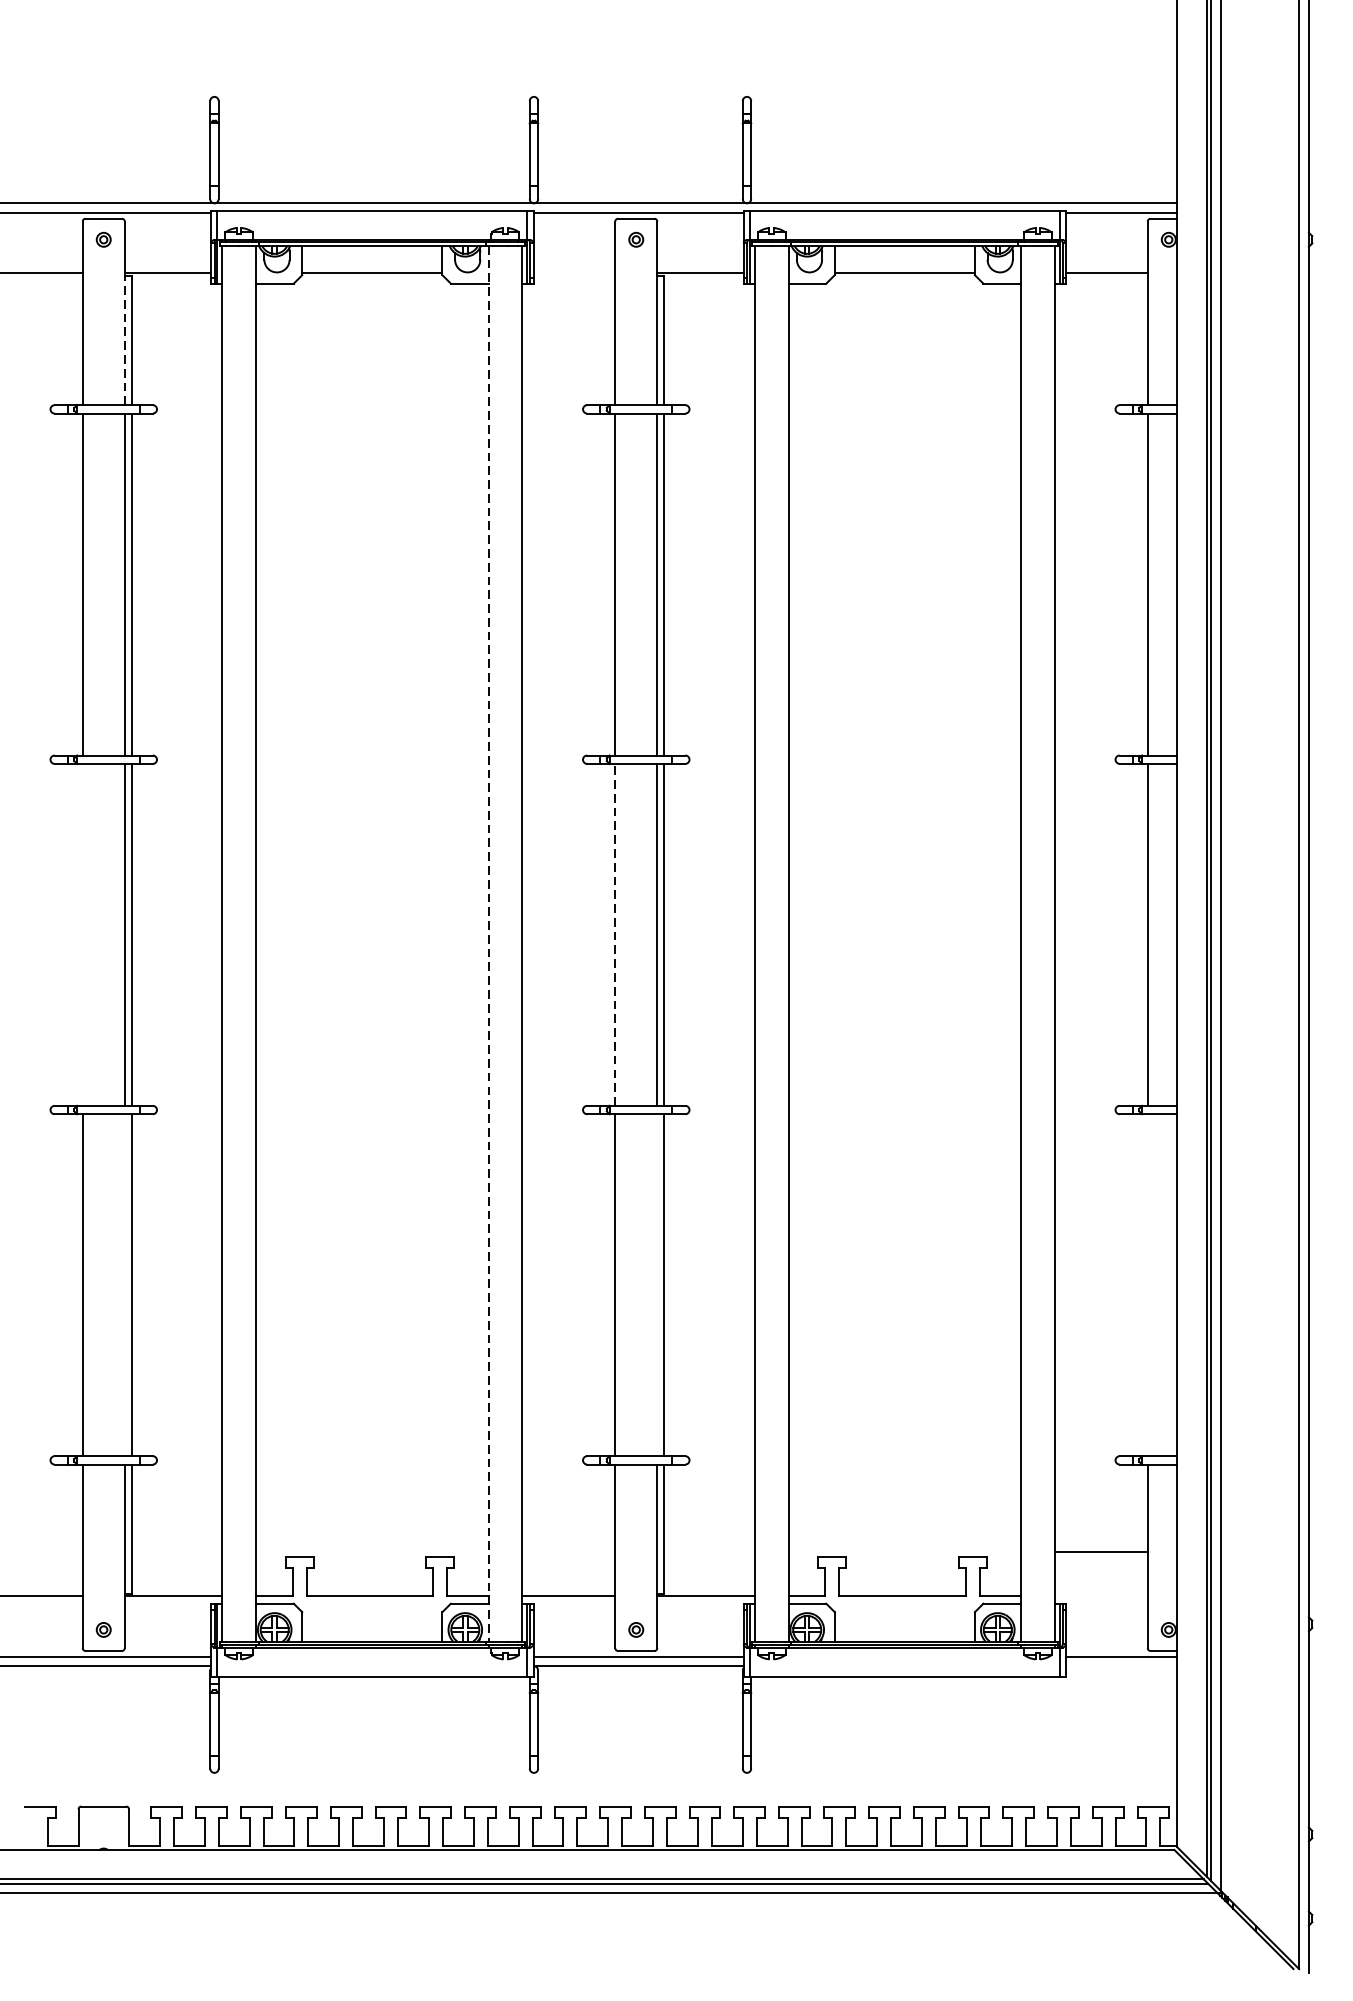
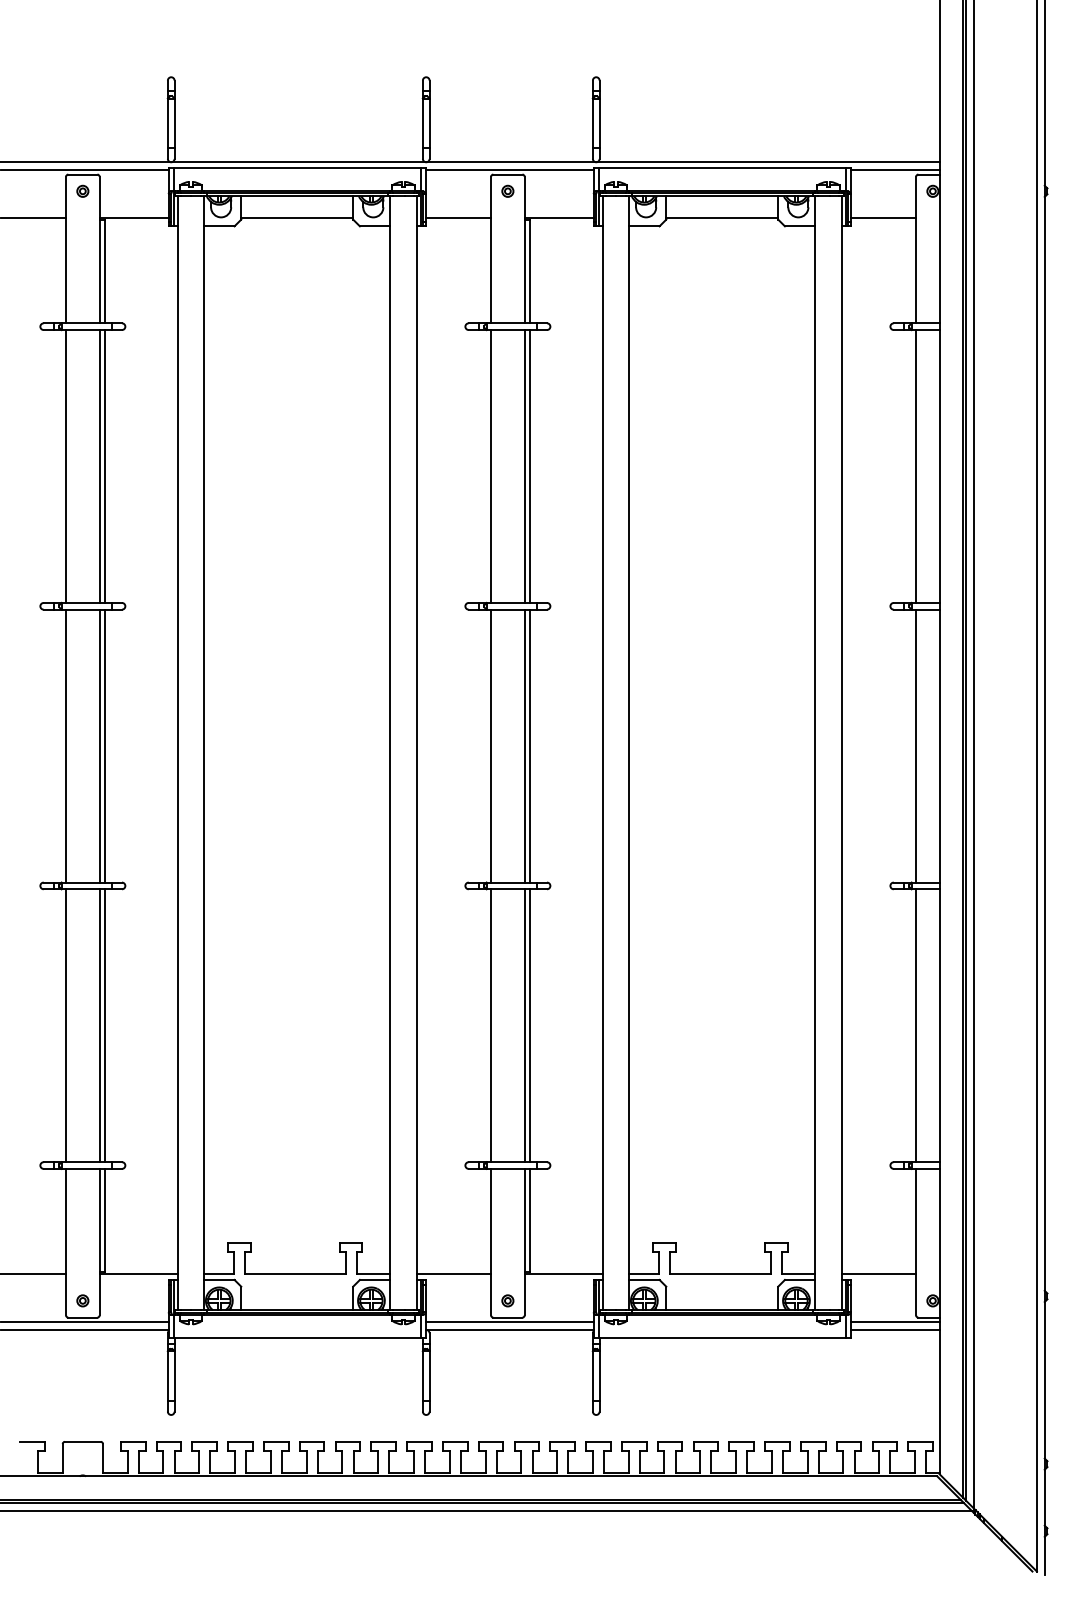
line: (574, 273) -> (458, 218), added
line: (124, 340) -> (99, 271), dashed -> solid
line: (83, 934) -> (66, 745), added
line: (615, 934) -> (491, 745), dashed -> solid
line: (489, 944) -> (390, 753), dashed -> solid
line: (124, 1284) -> (99, 1025), added
line: (657, 1284) -> (524, 1025), added
line: (1148, 1284) -> (916, 1025), added
line: (1100, 1553) -> (878, 1274), moved
line: (1120, 1665) -> (894, 1329), added

